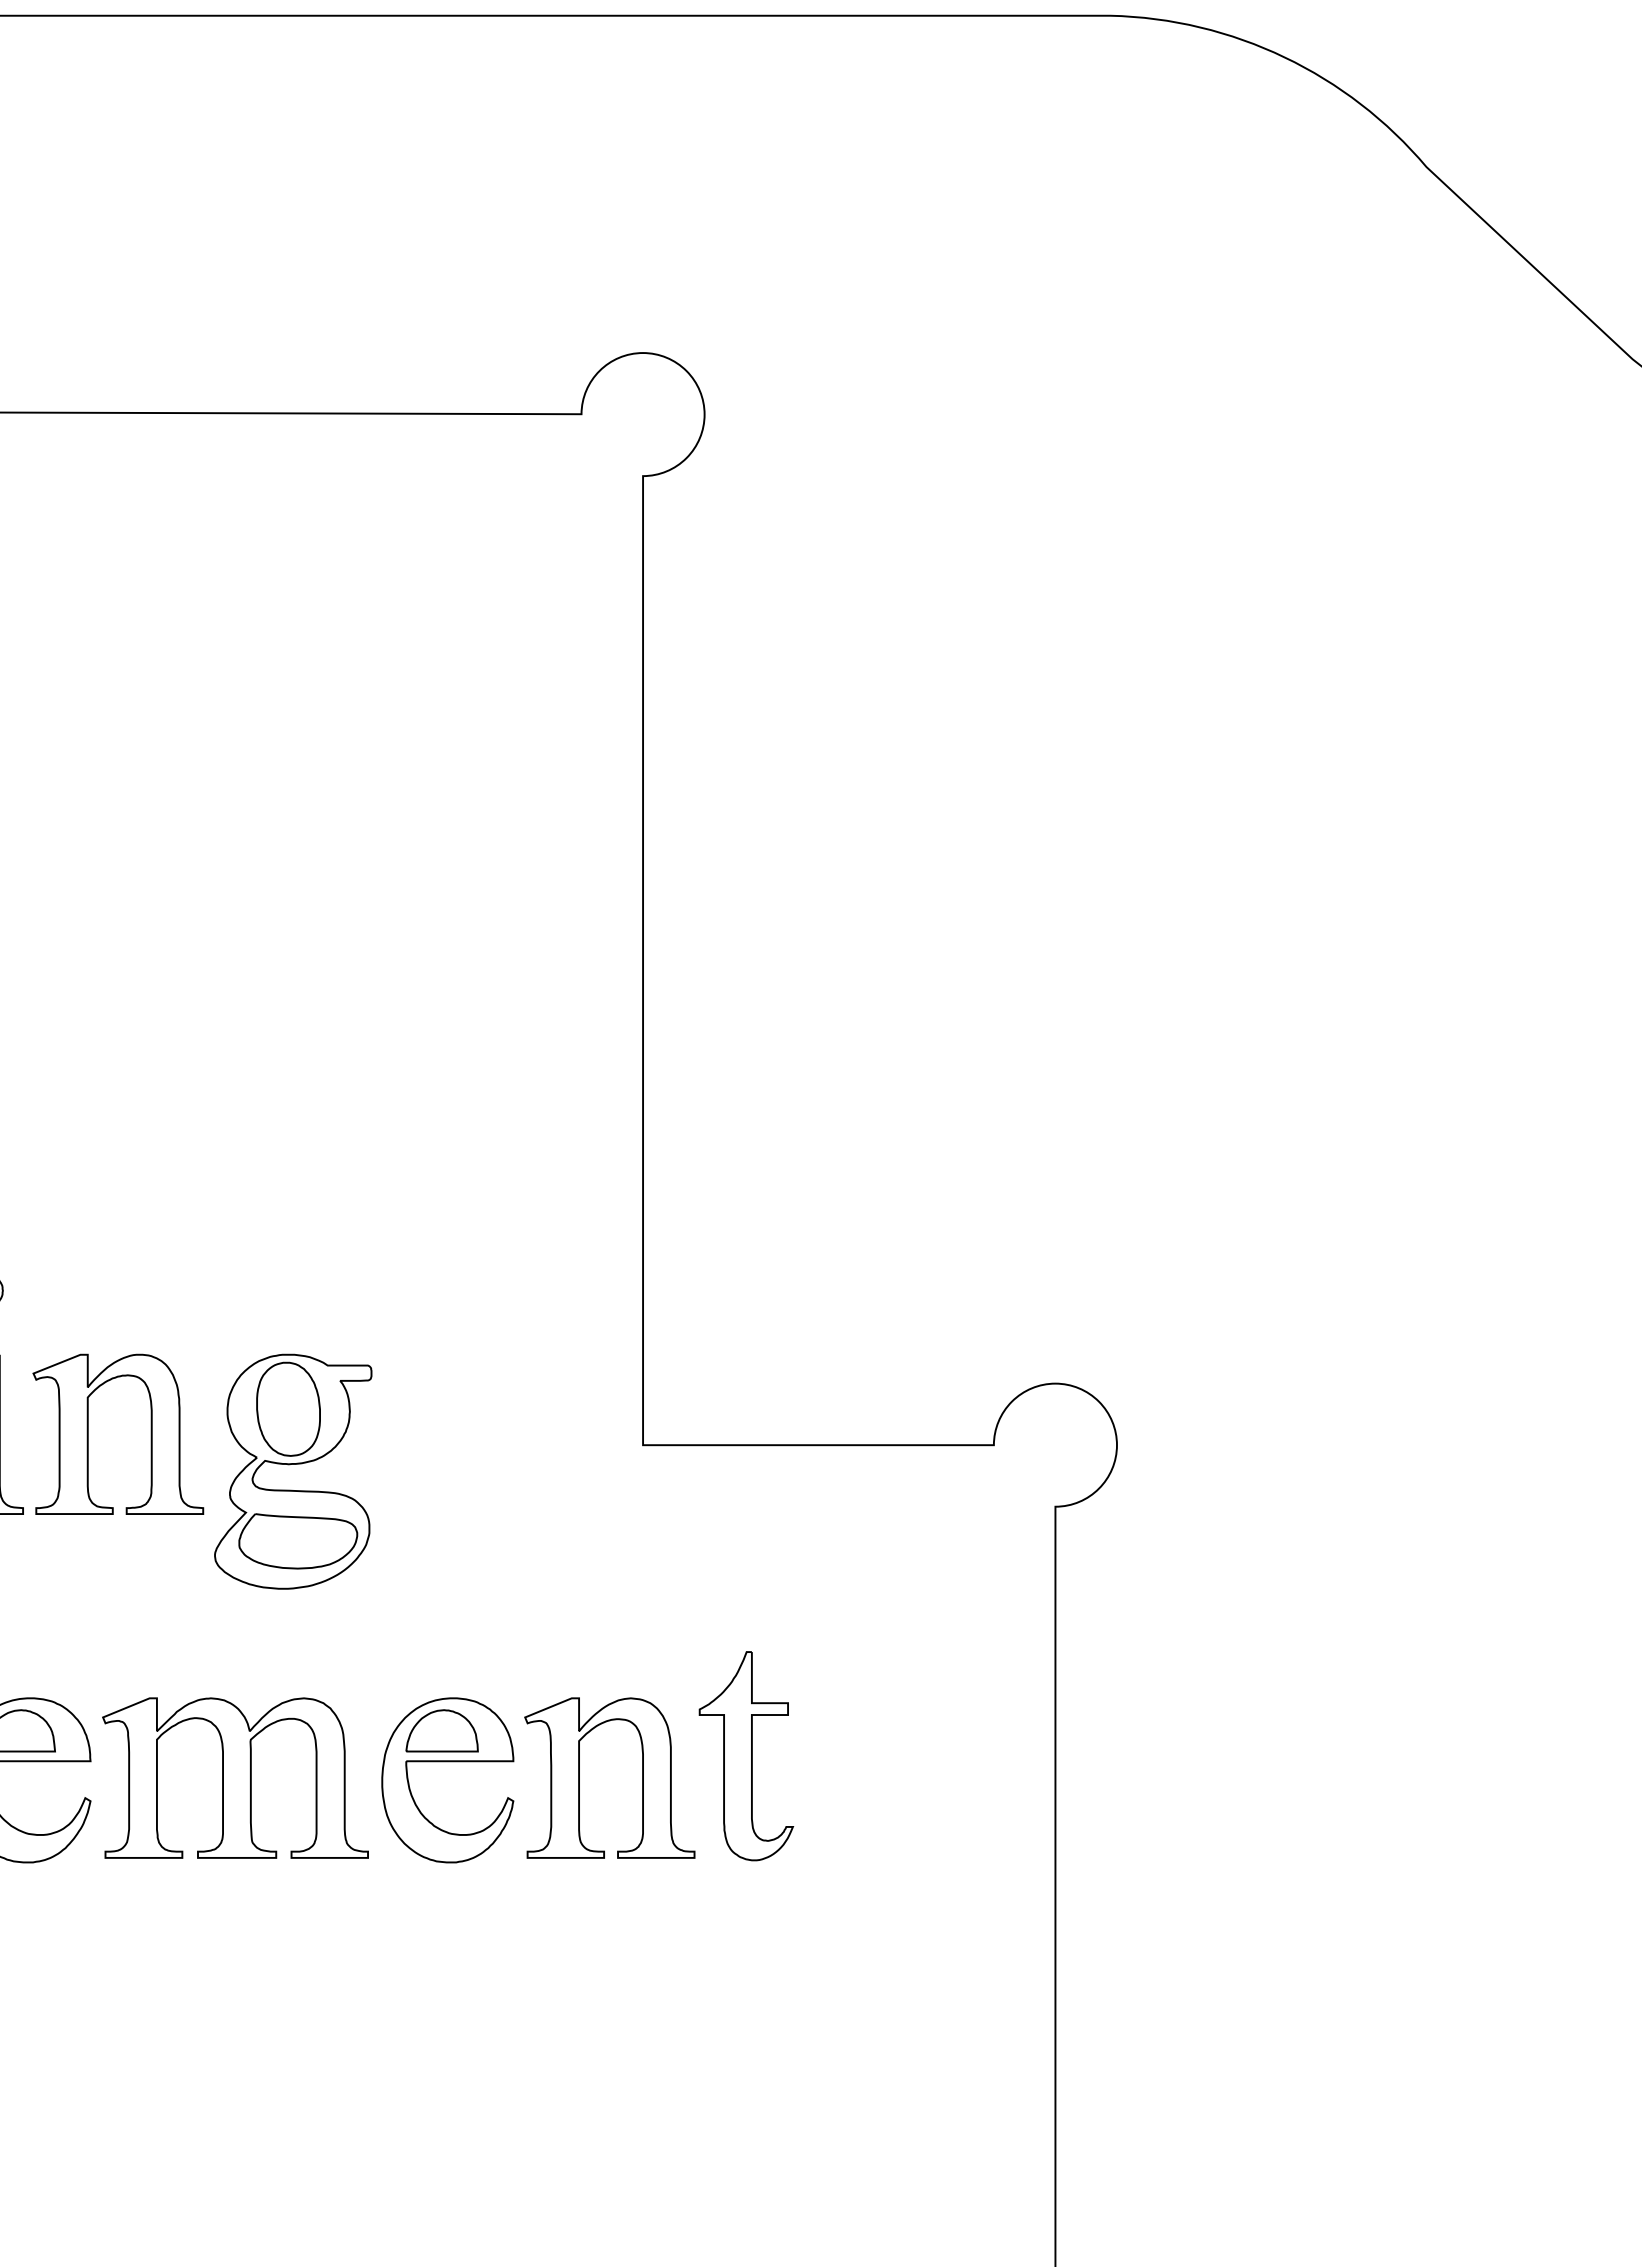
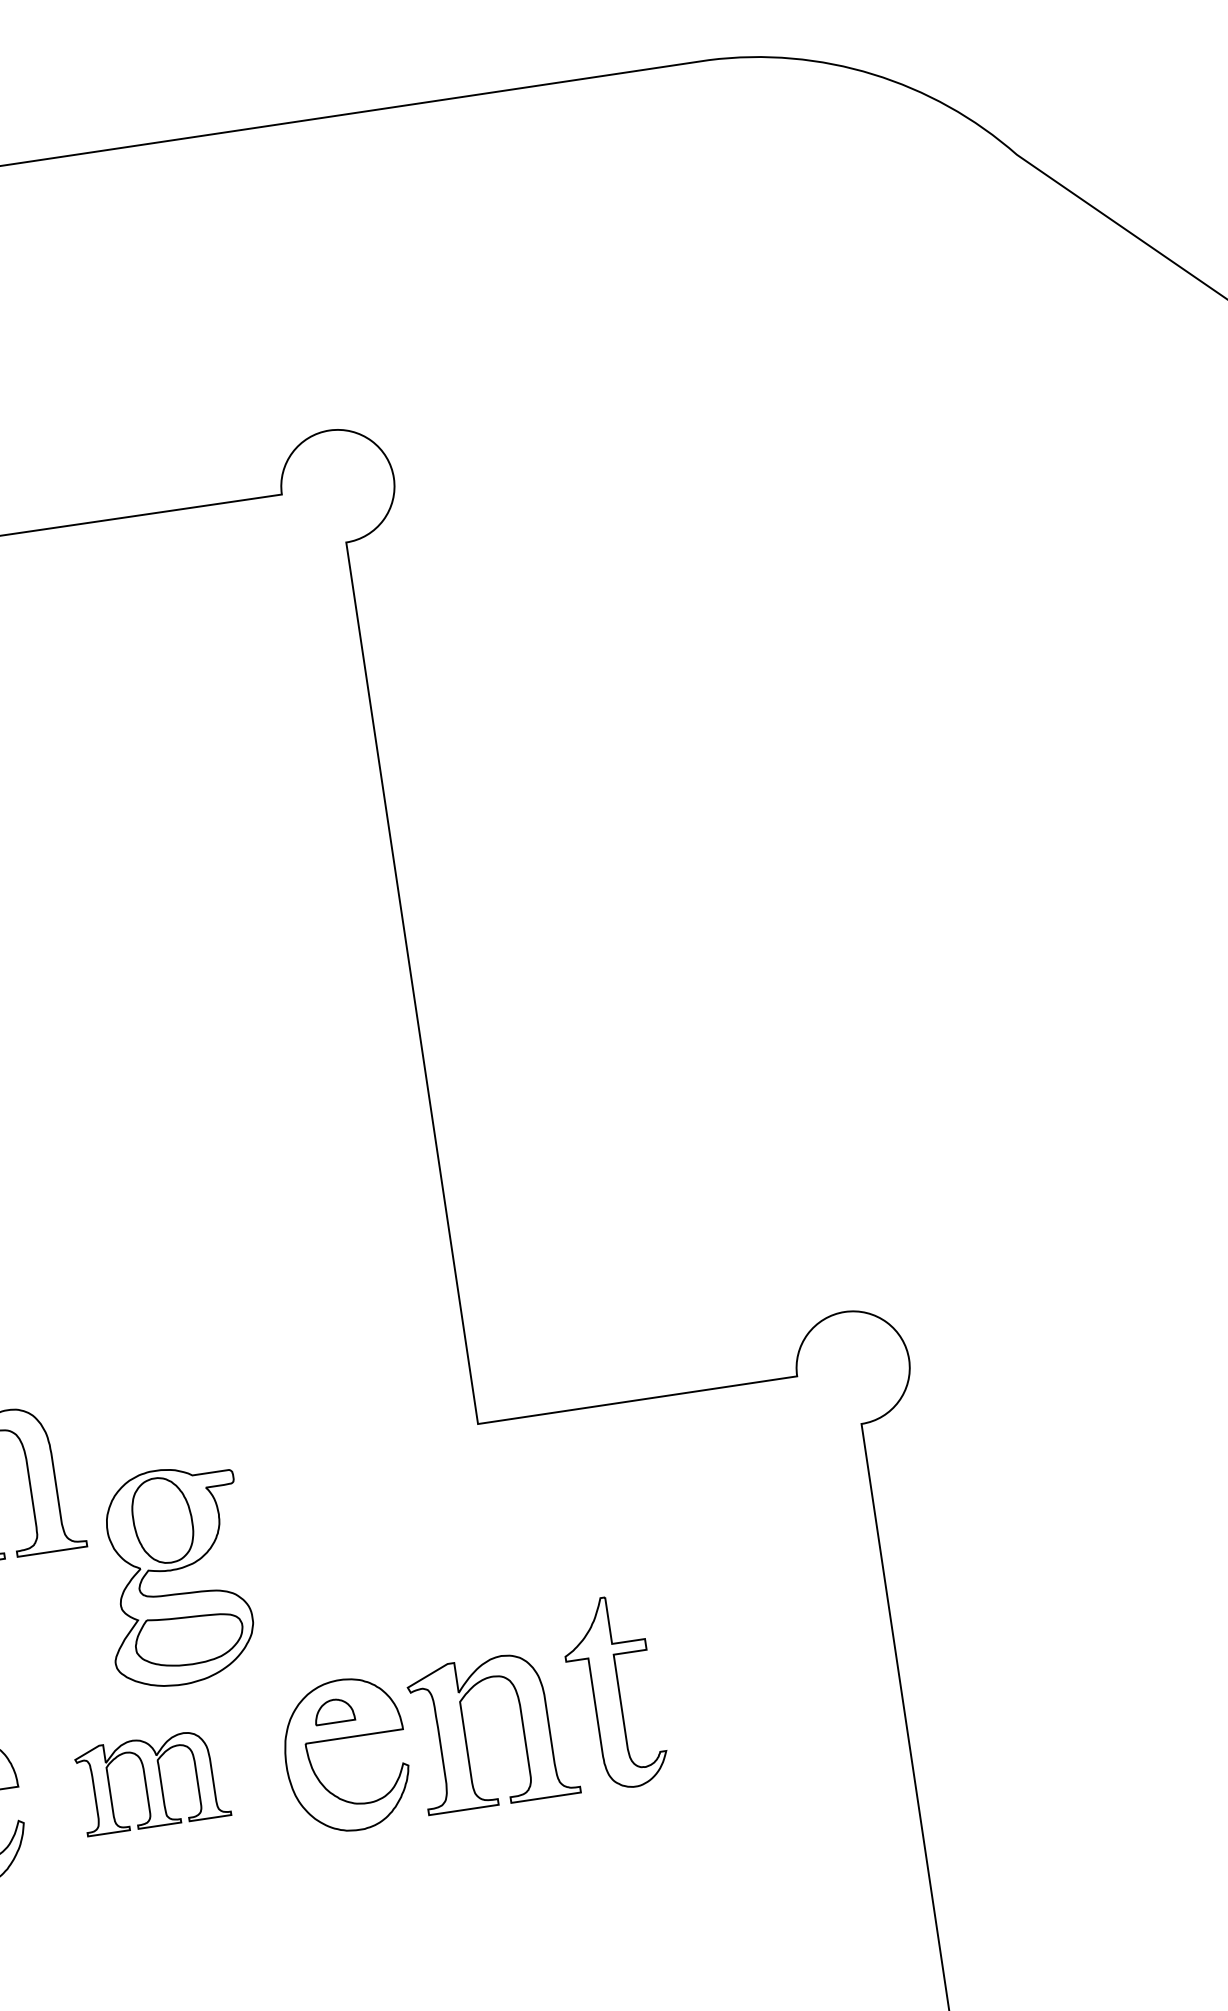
part: (293, 1464) -> (174, 1570), moved
part: (441, 1730) -> (333, 1710), size x0.6
part: (235, 1777) -> (152, 1781), size x0.6

